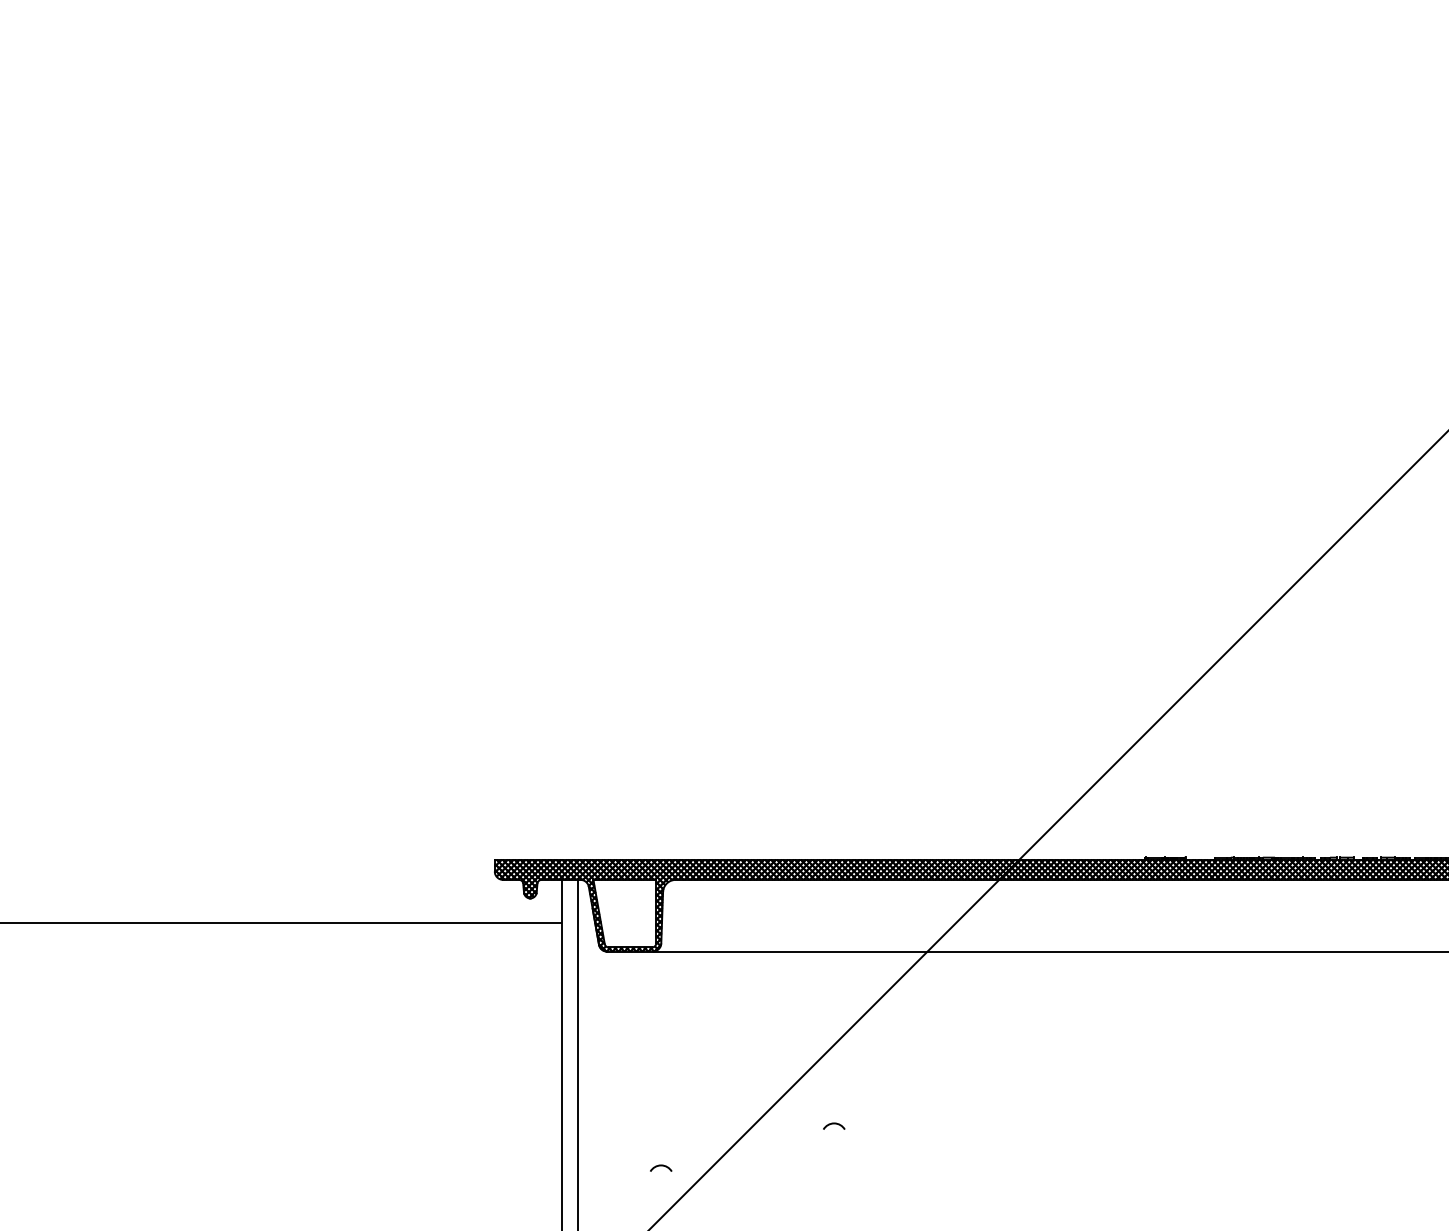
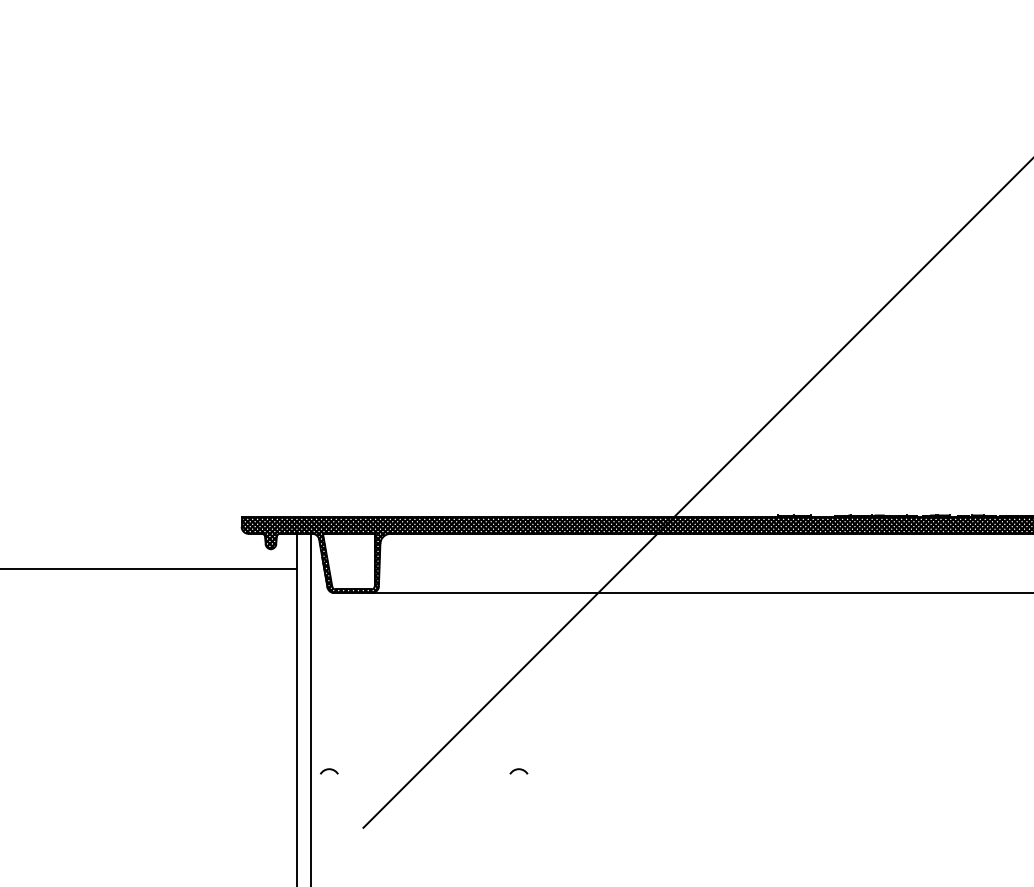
arc: (834, 1124) -> (519, 770), moved
arc: (661, 1166) -> (329, 770), moved

